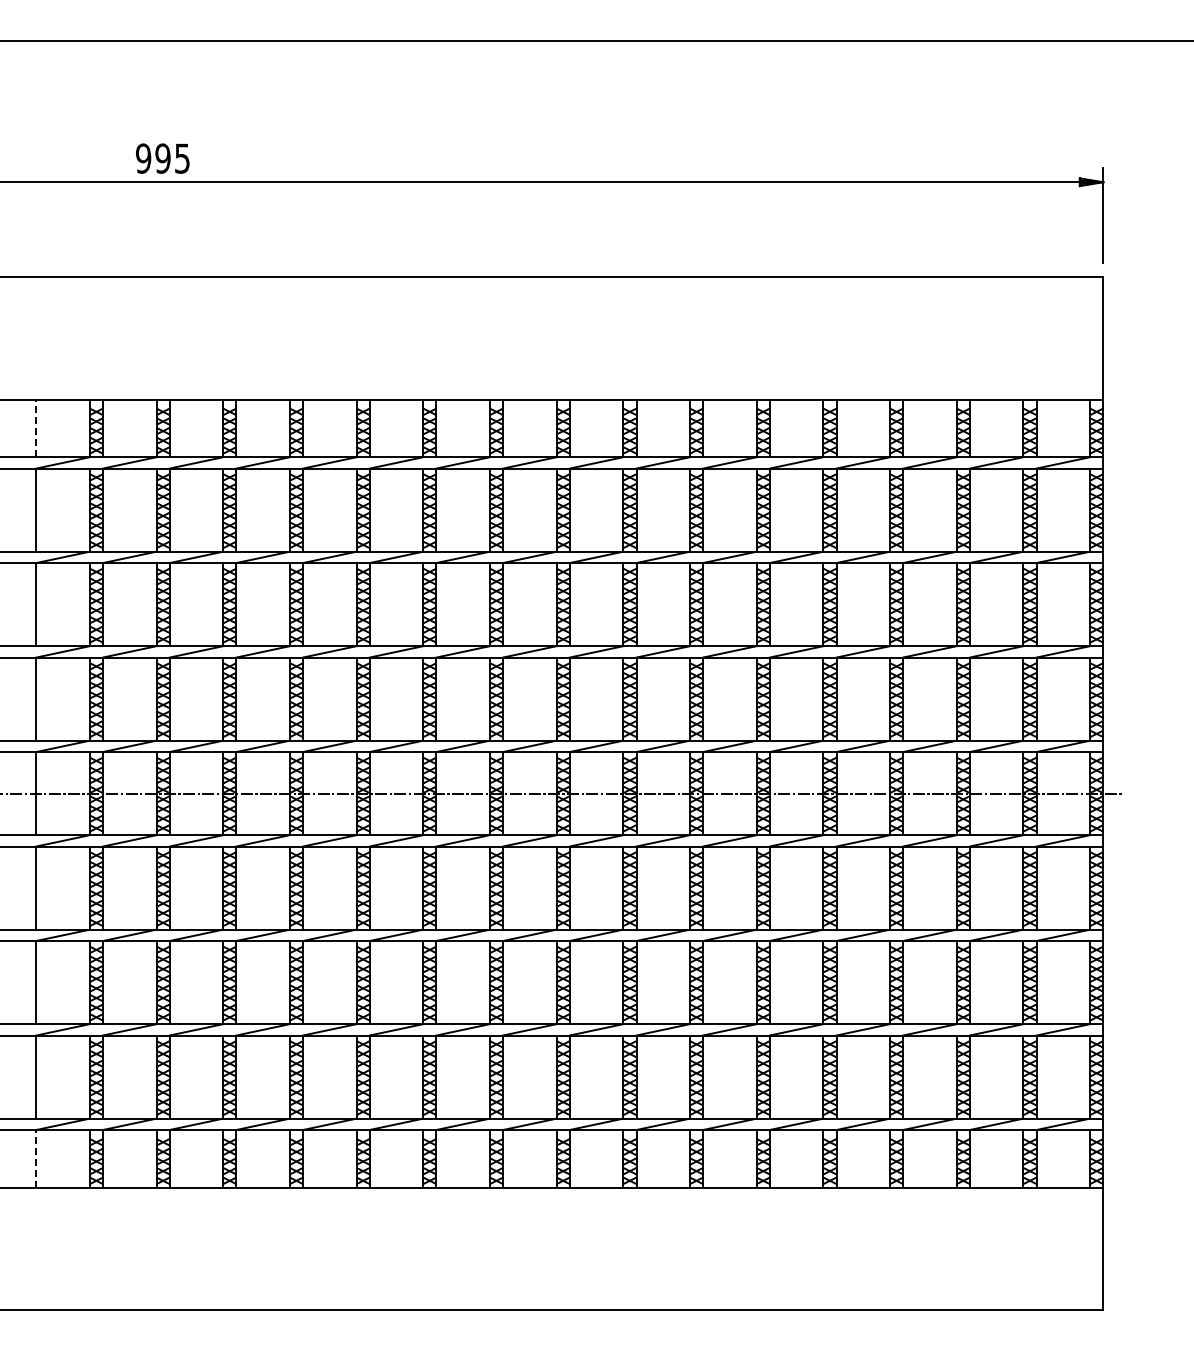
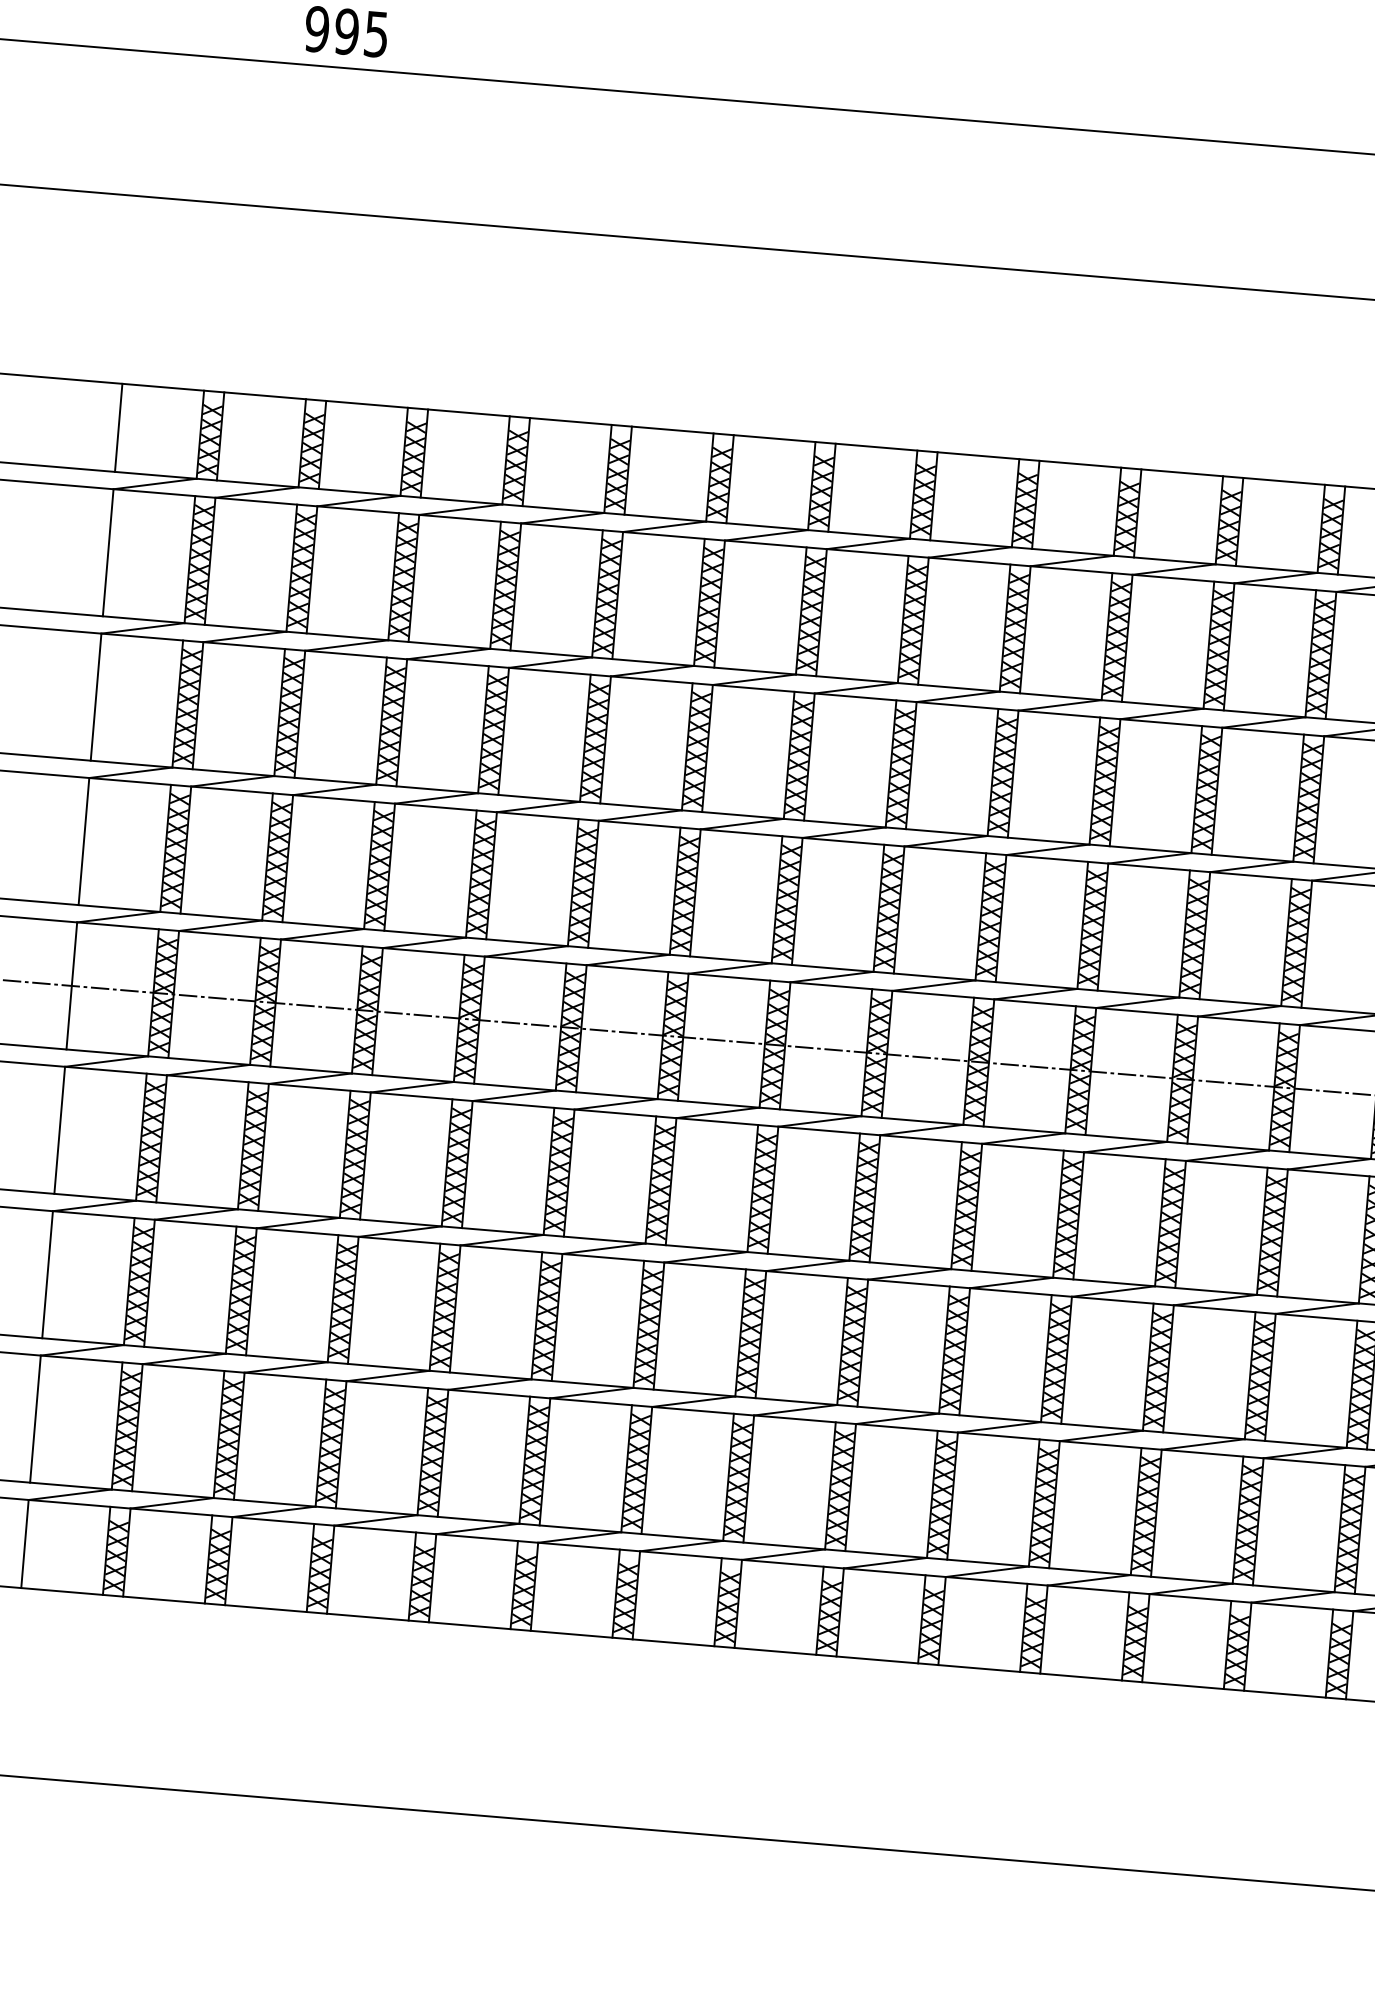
line: (36, 428) -> (118, 428), dashed -> solid
line: (36, 1158) -> (25, 1543), dashed -> solid

